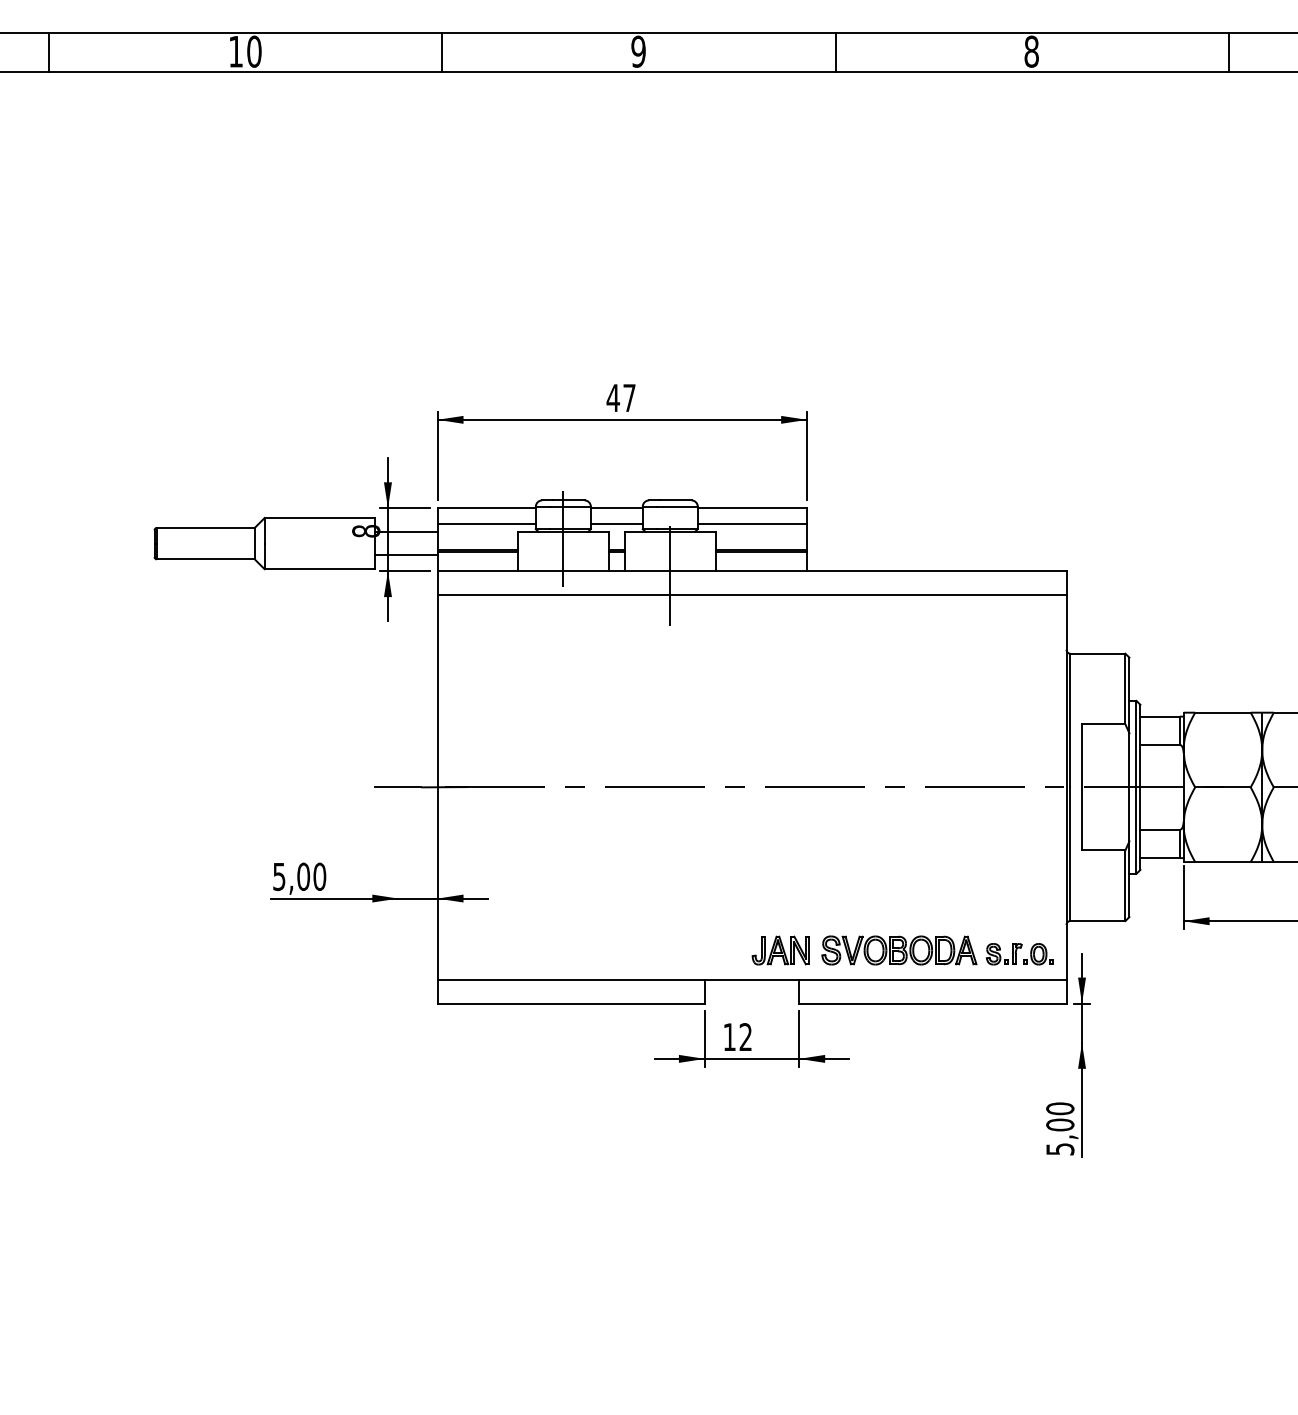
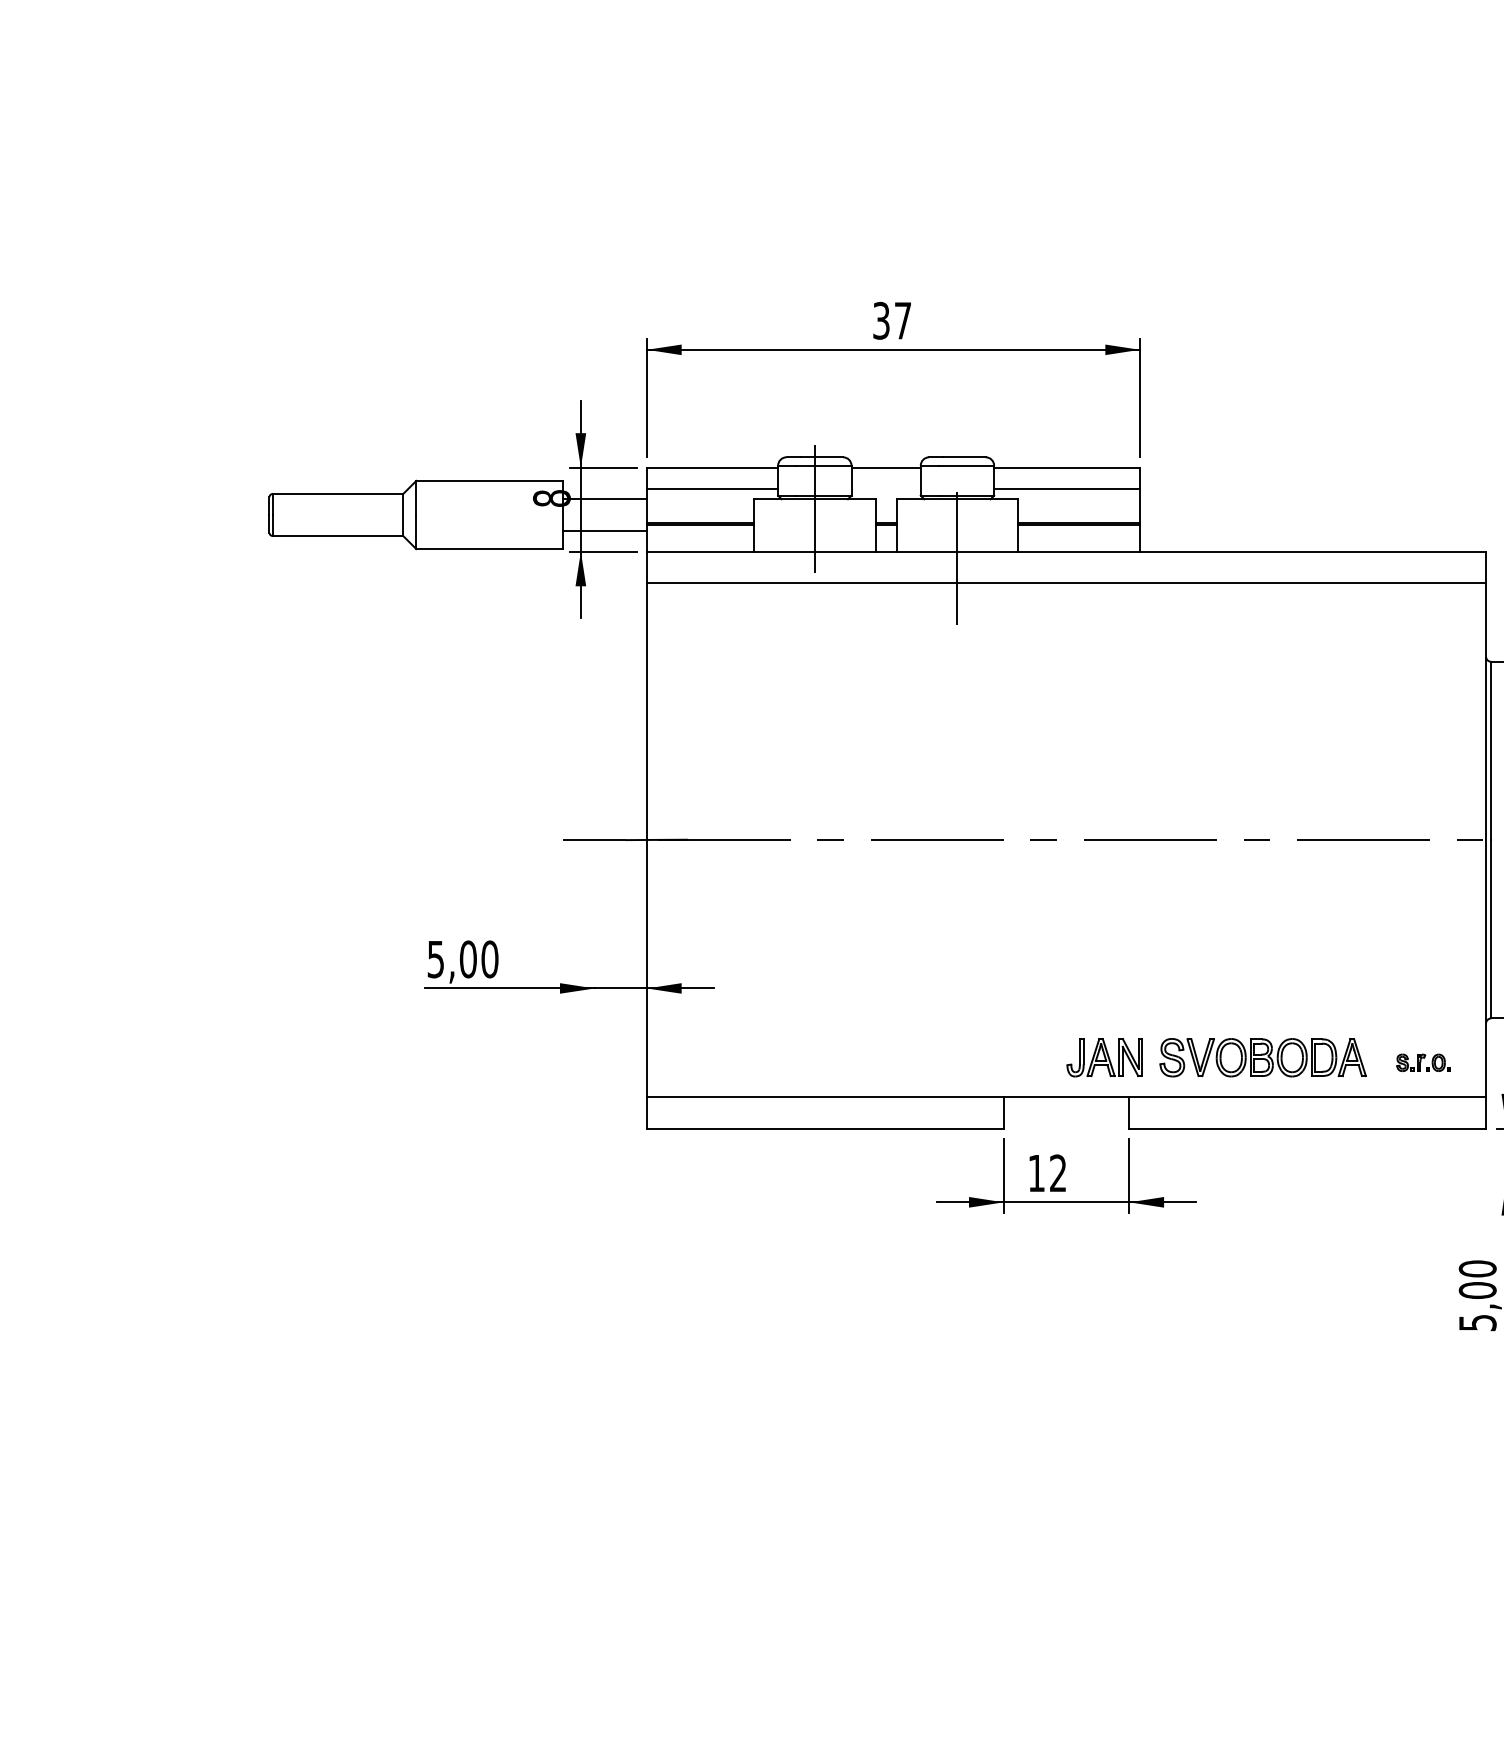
text: (612, 397) -> (880, 320), 47 -> 37
line: (616, 524) -> (885, 489), removed
part: (1019, 954) -> (1423, 1063), size x0.6

